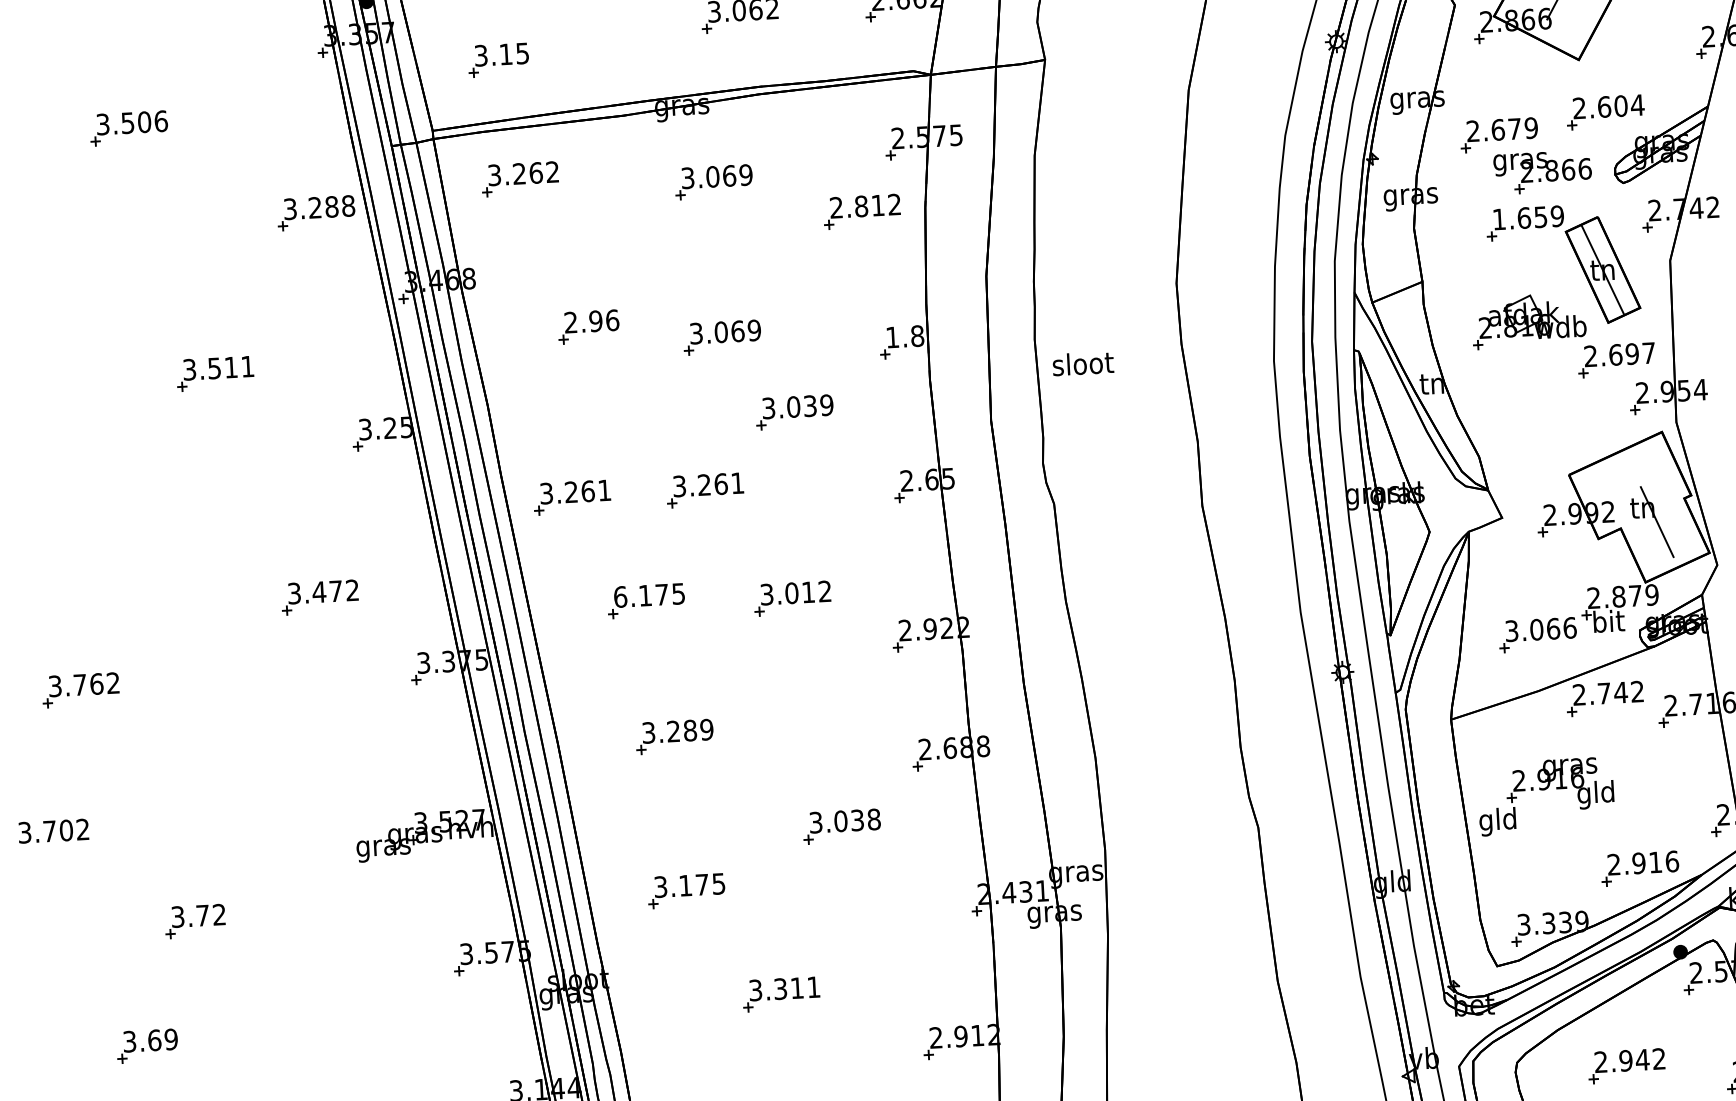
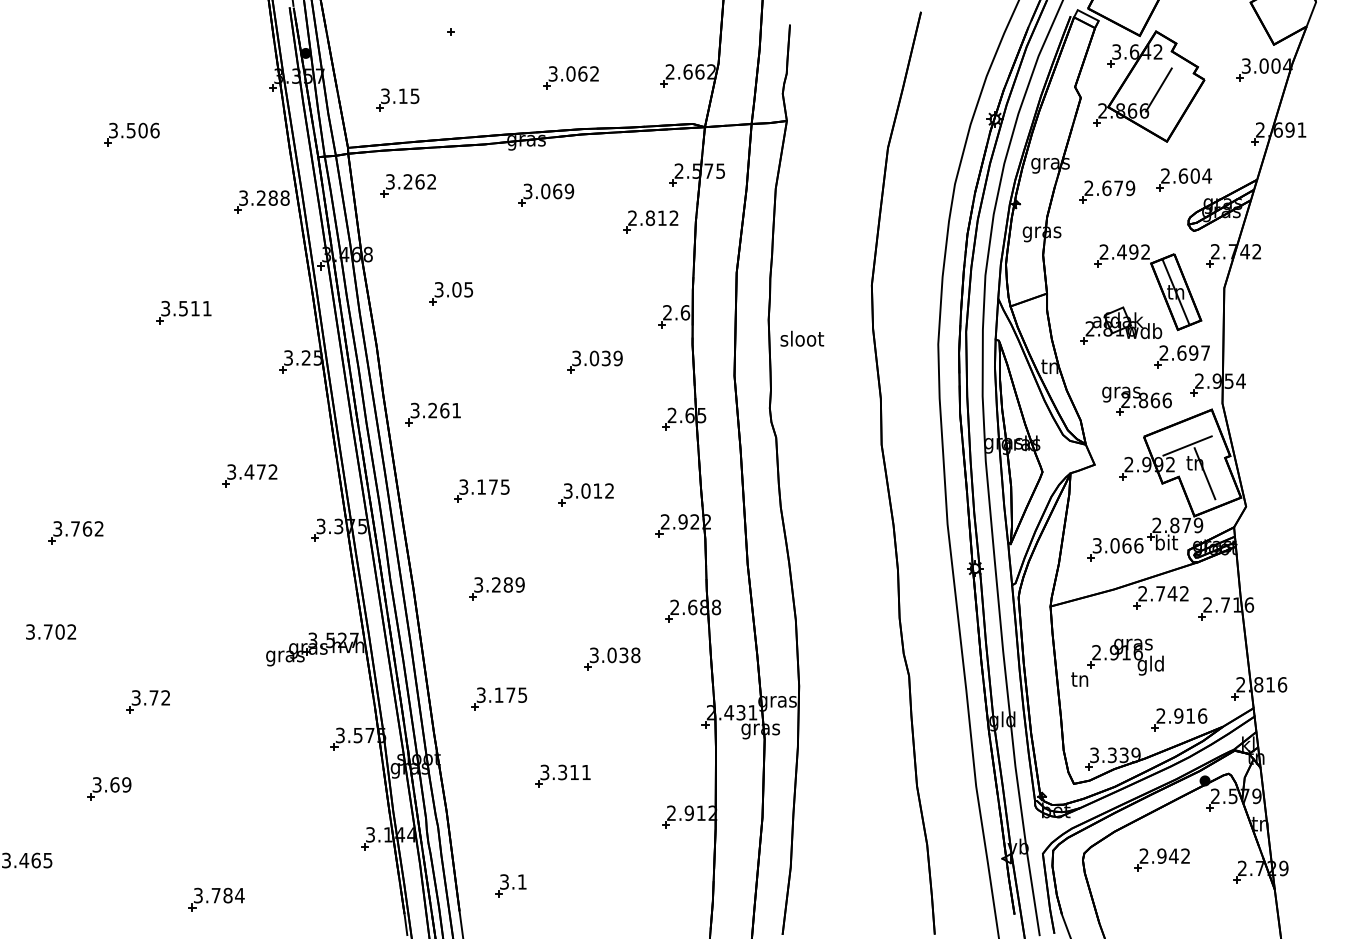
part: (1542, 171) -> (1136, 400), moved
text: (1527, 217) -> (1124, 251), 1.659 -> 2.492
text: (591, 321) -> (453, 289), 2.96 -> 3.05
part: (722, 336) -> (546, 305), removed
text: (905, 336) -> (676, 312), 1.8 -> 2.6
line: (1630, 483) -> (1187, 445), added
part: (704, 490) -> (527, 414), removed
text: (620, 596) -> (463, 486), 6.175 -> 3.175
text: (1497, 822) -> (1079, 681), gld -> tn

